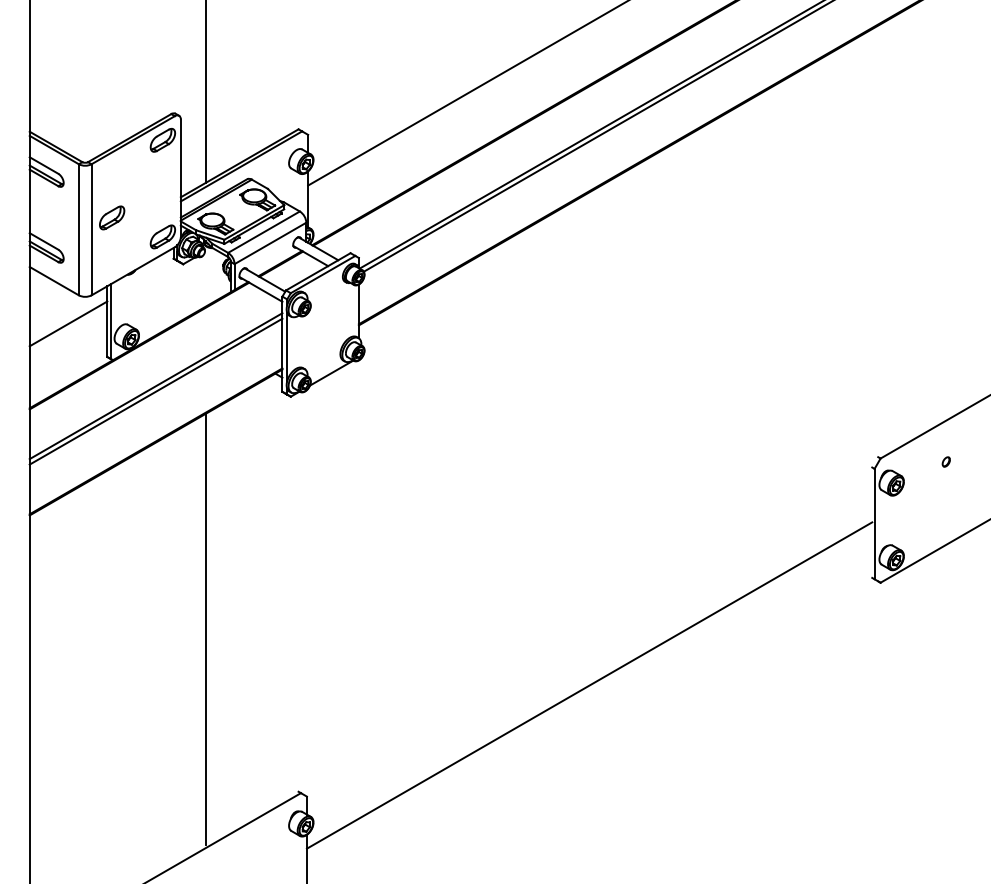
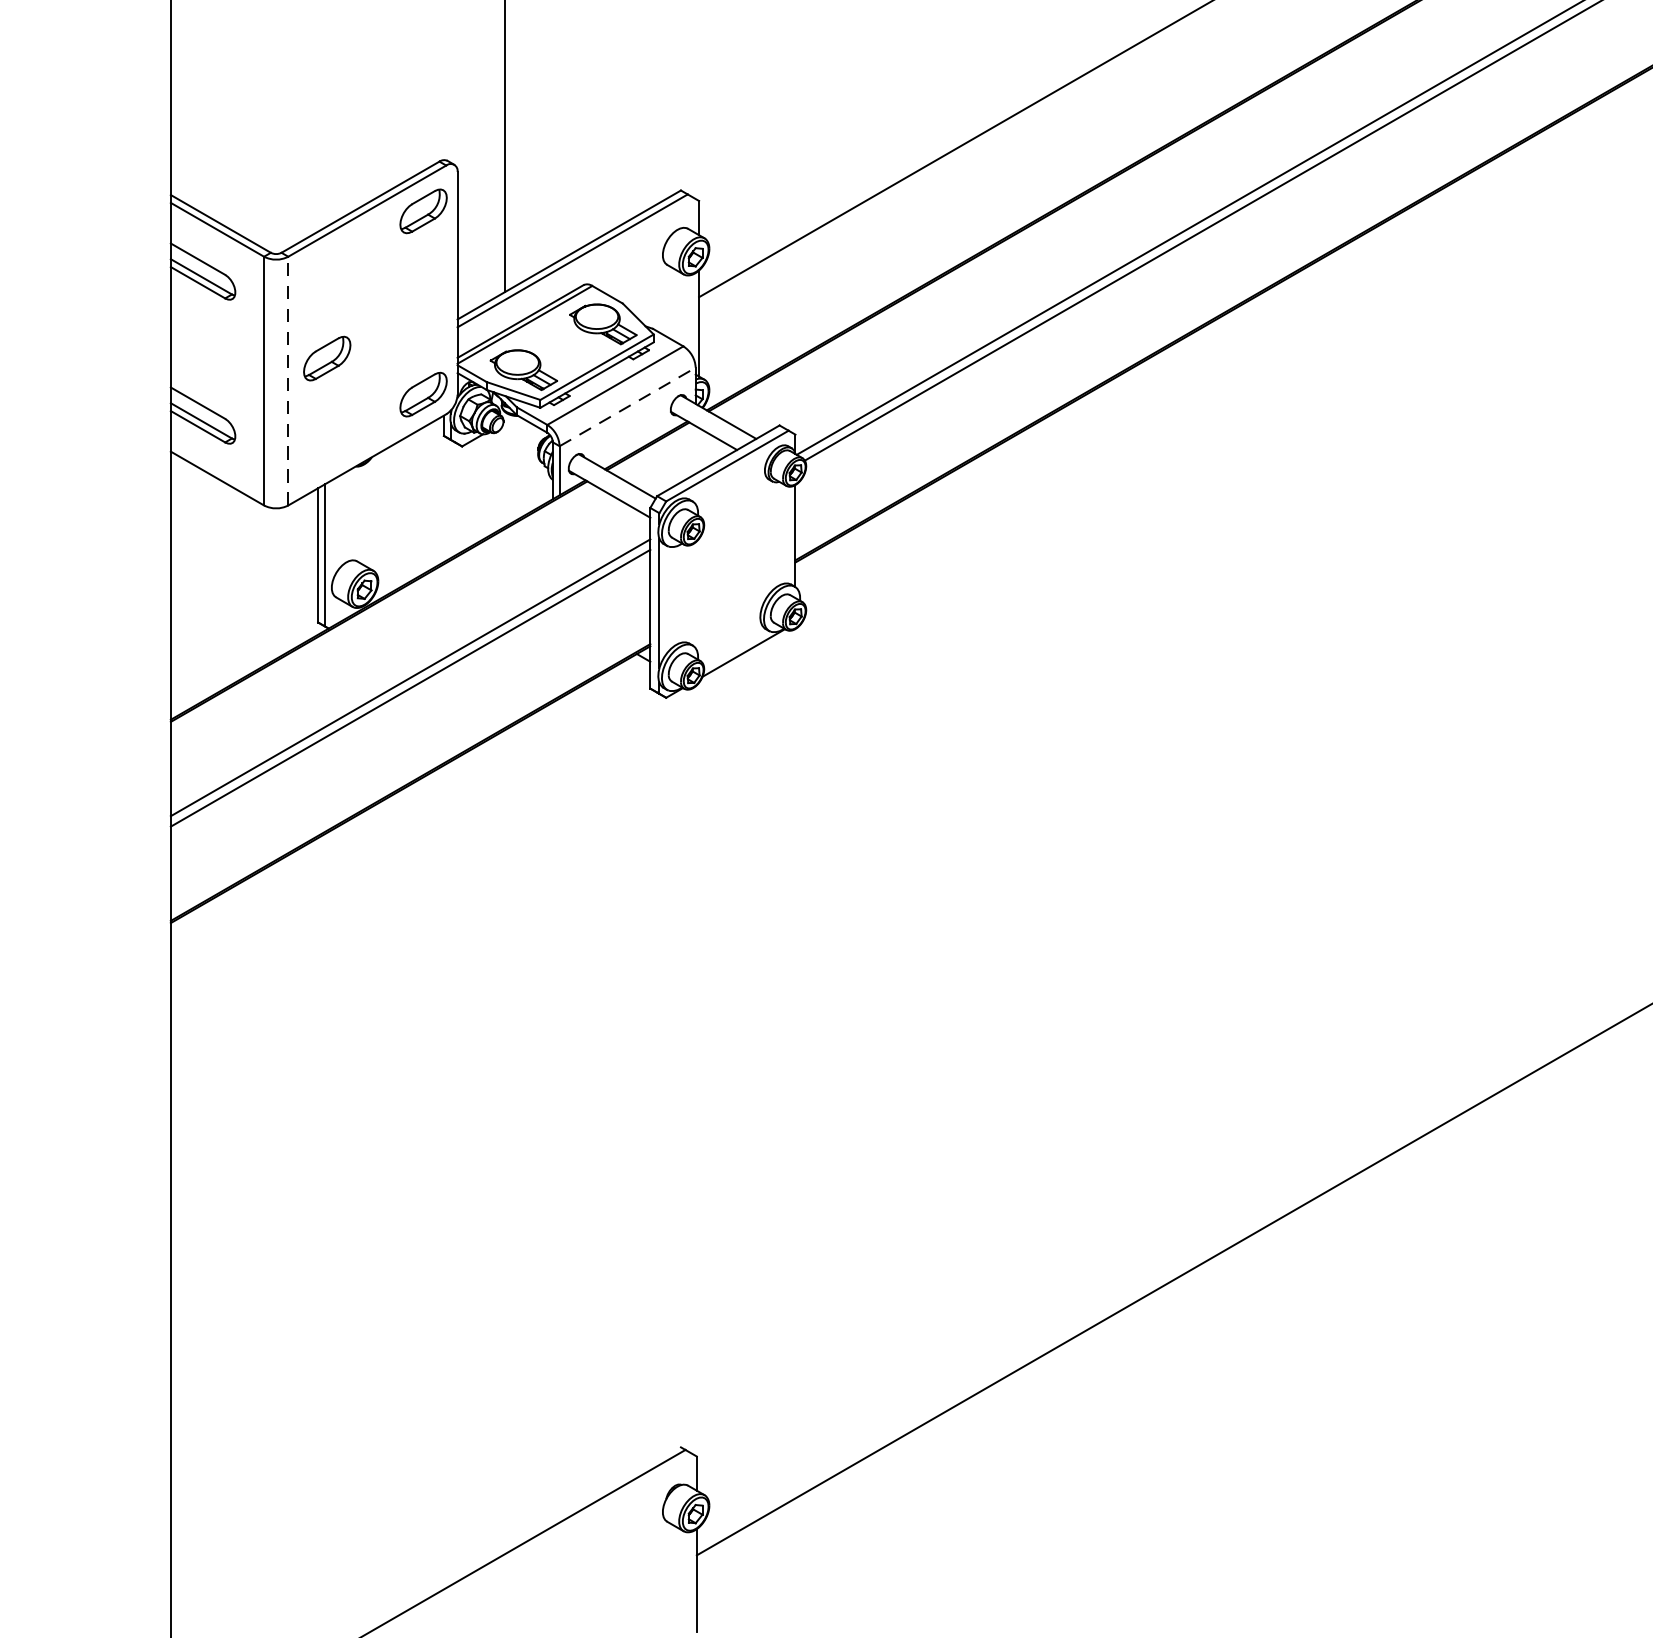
line: (91, 229) -> (288, 380), solid -> dashed
line: (270, 243) -> (627, 407), solid -> dashed
line: (68, 323) -> (244, 558), removed
line: (205, 629) -> (504, 1139), removed

